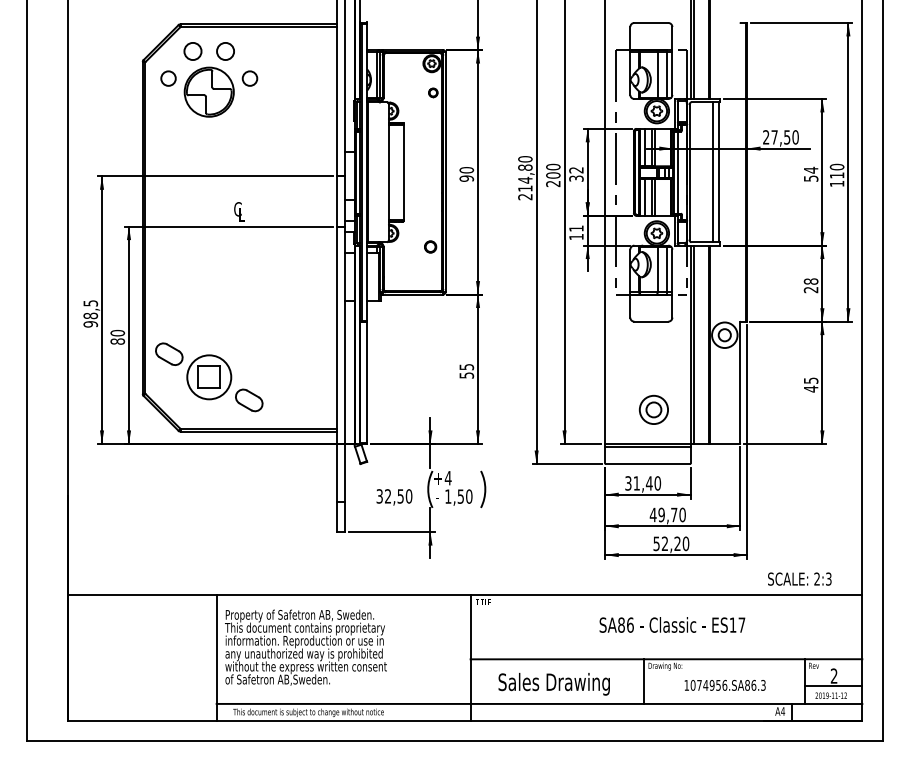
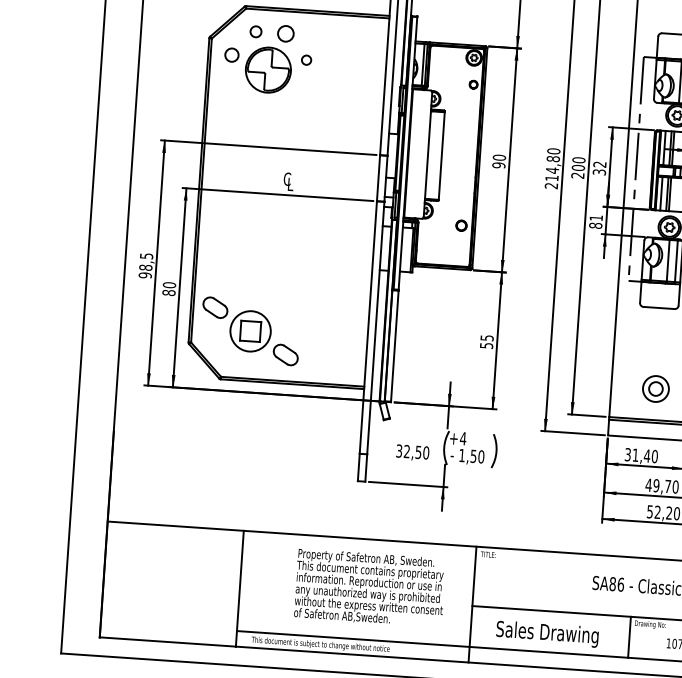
circle: (192, 51) -> (255, 31), size x0.7
circle: (249, 78) -> (306, 60), size x0.7
text: (576, 236) -> (595, 225), 11 -> 81
text: (305, 647) -> (369, 588), moved

